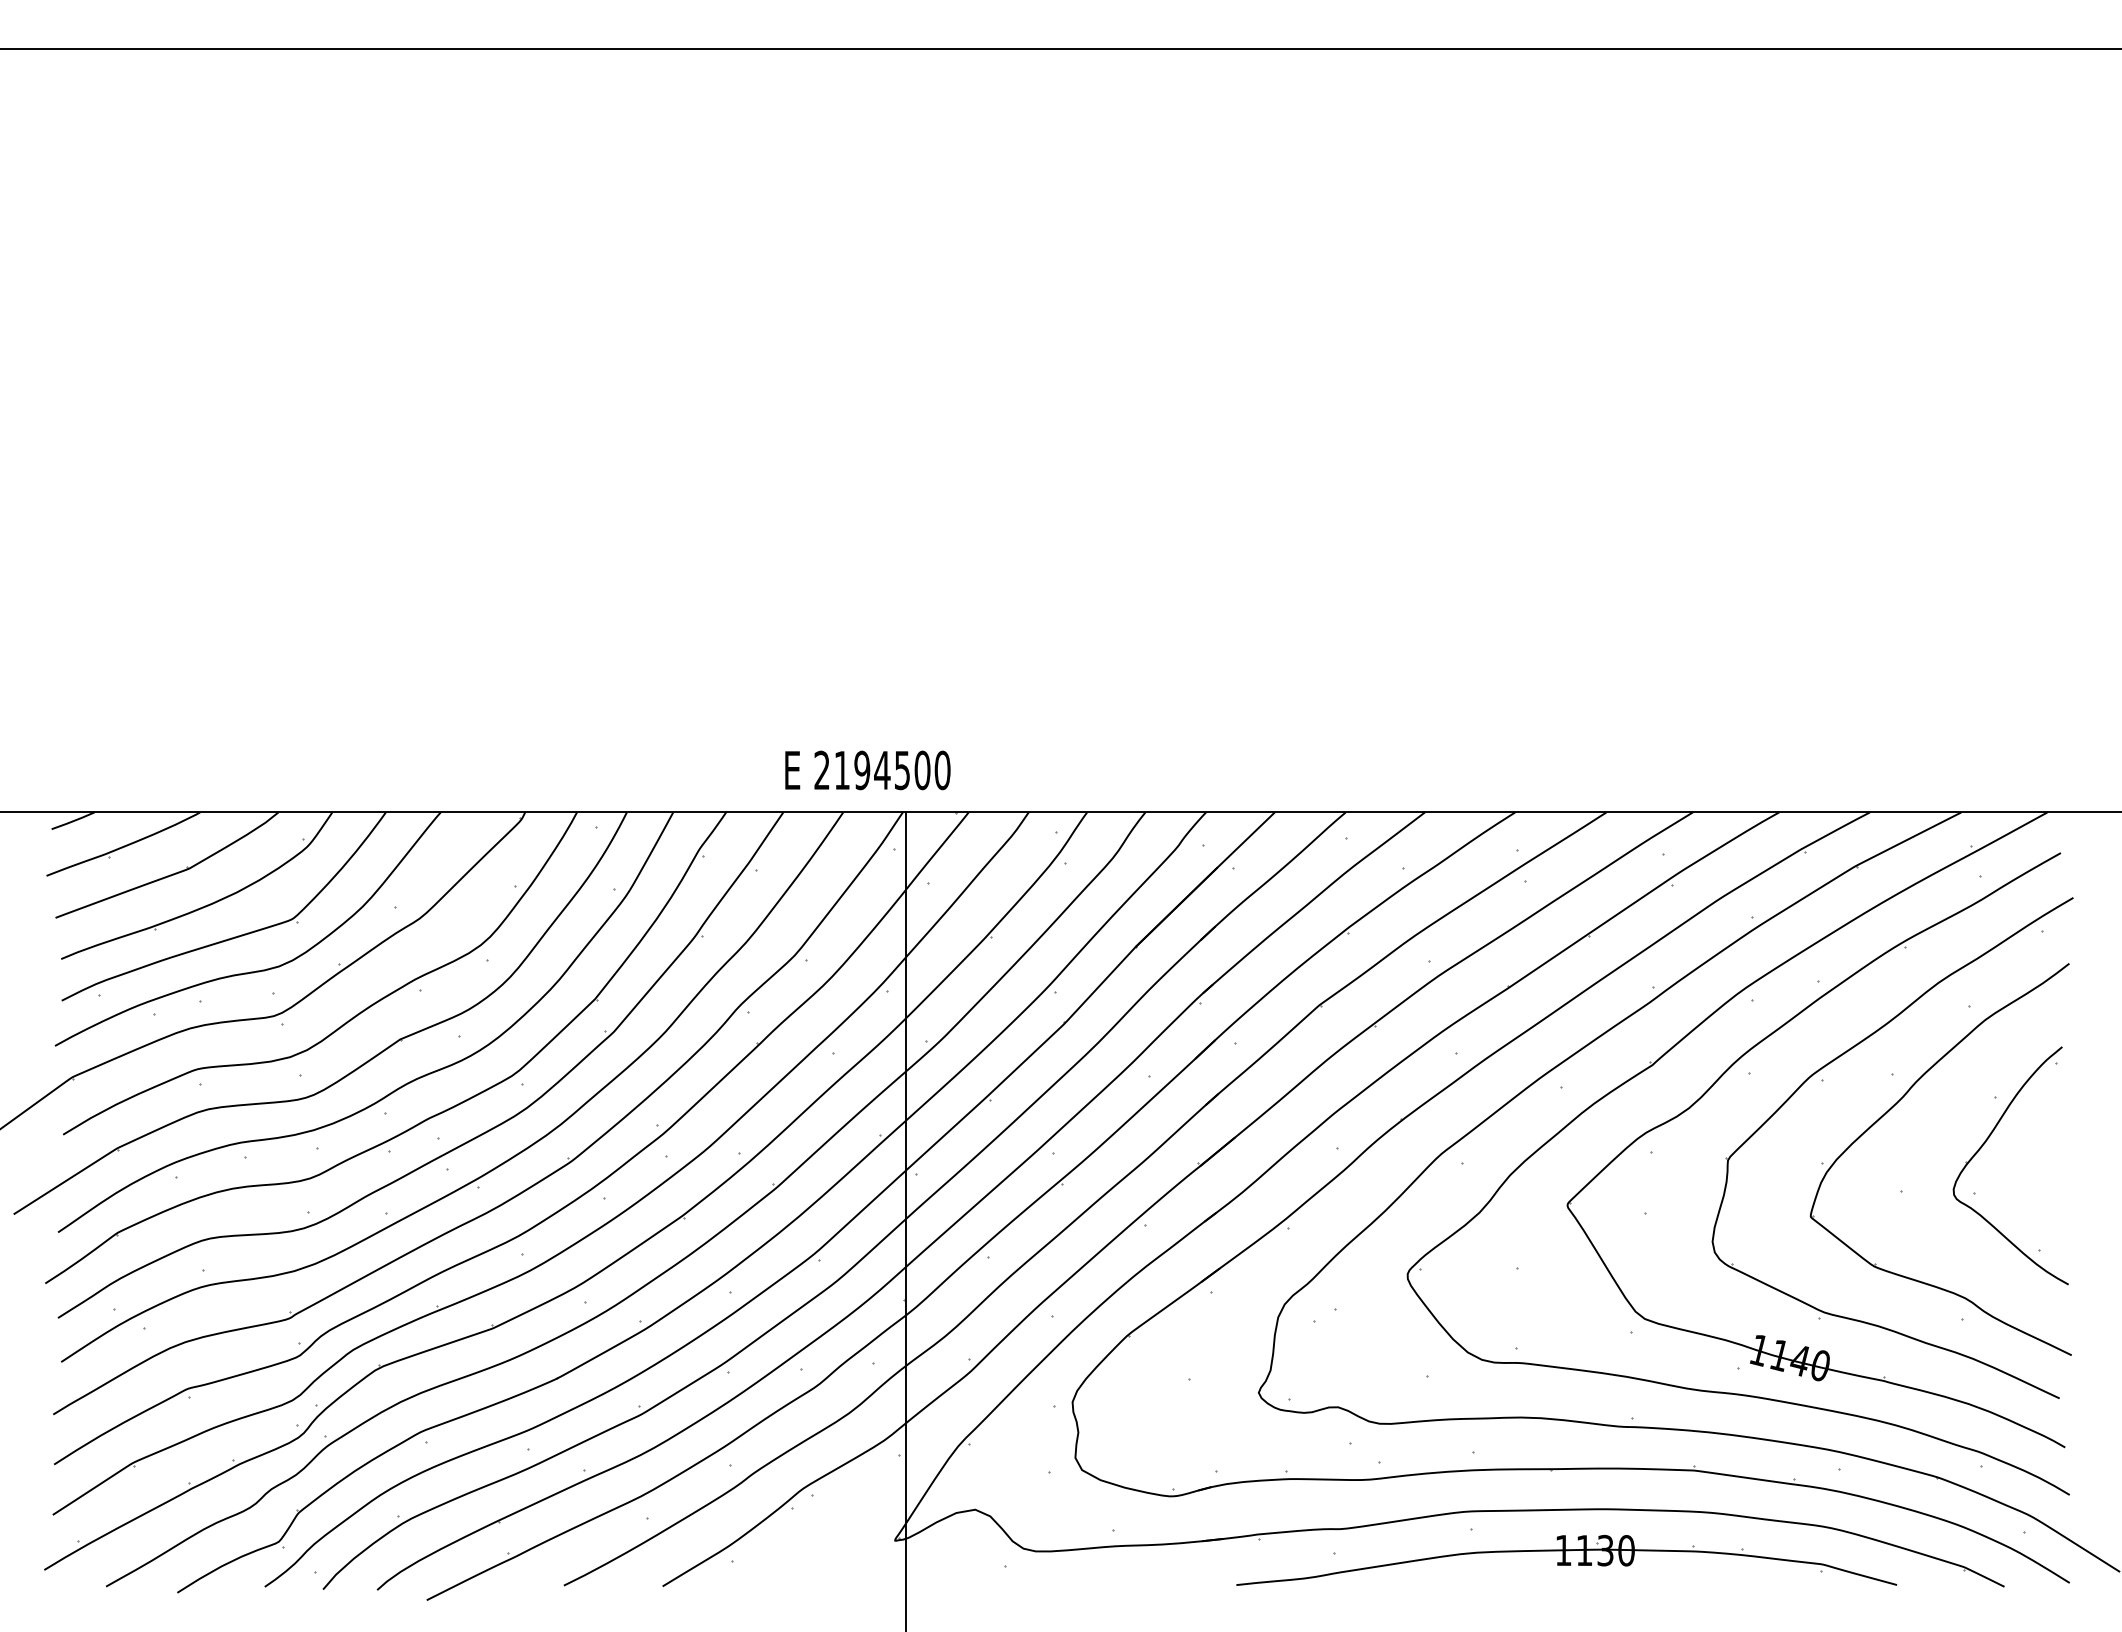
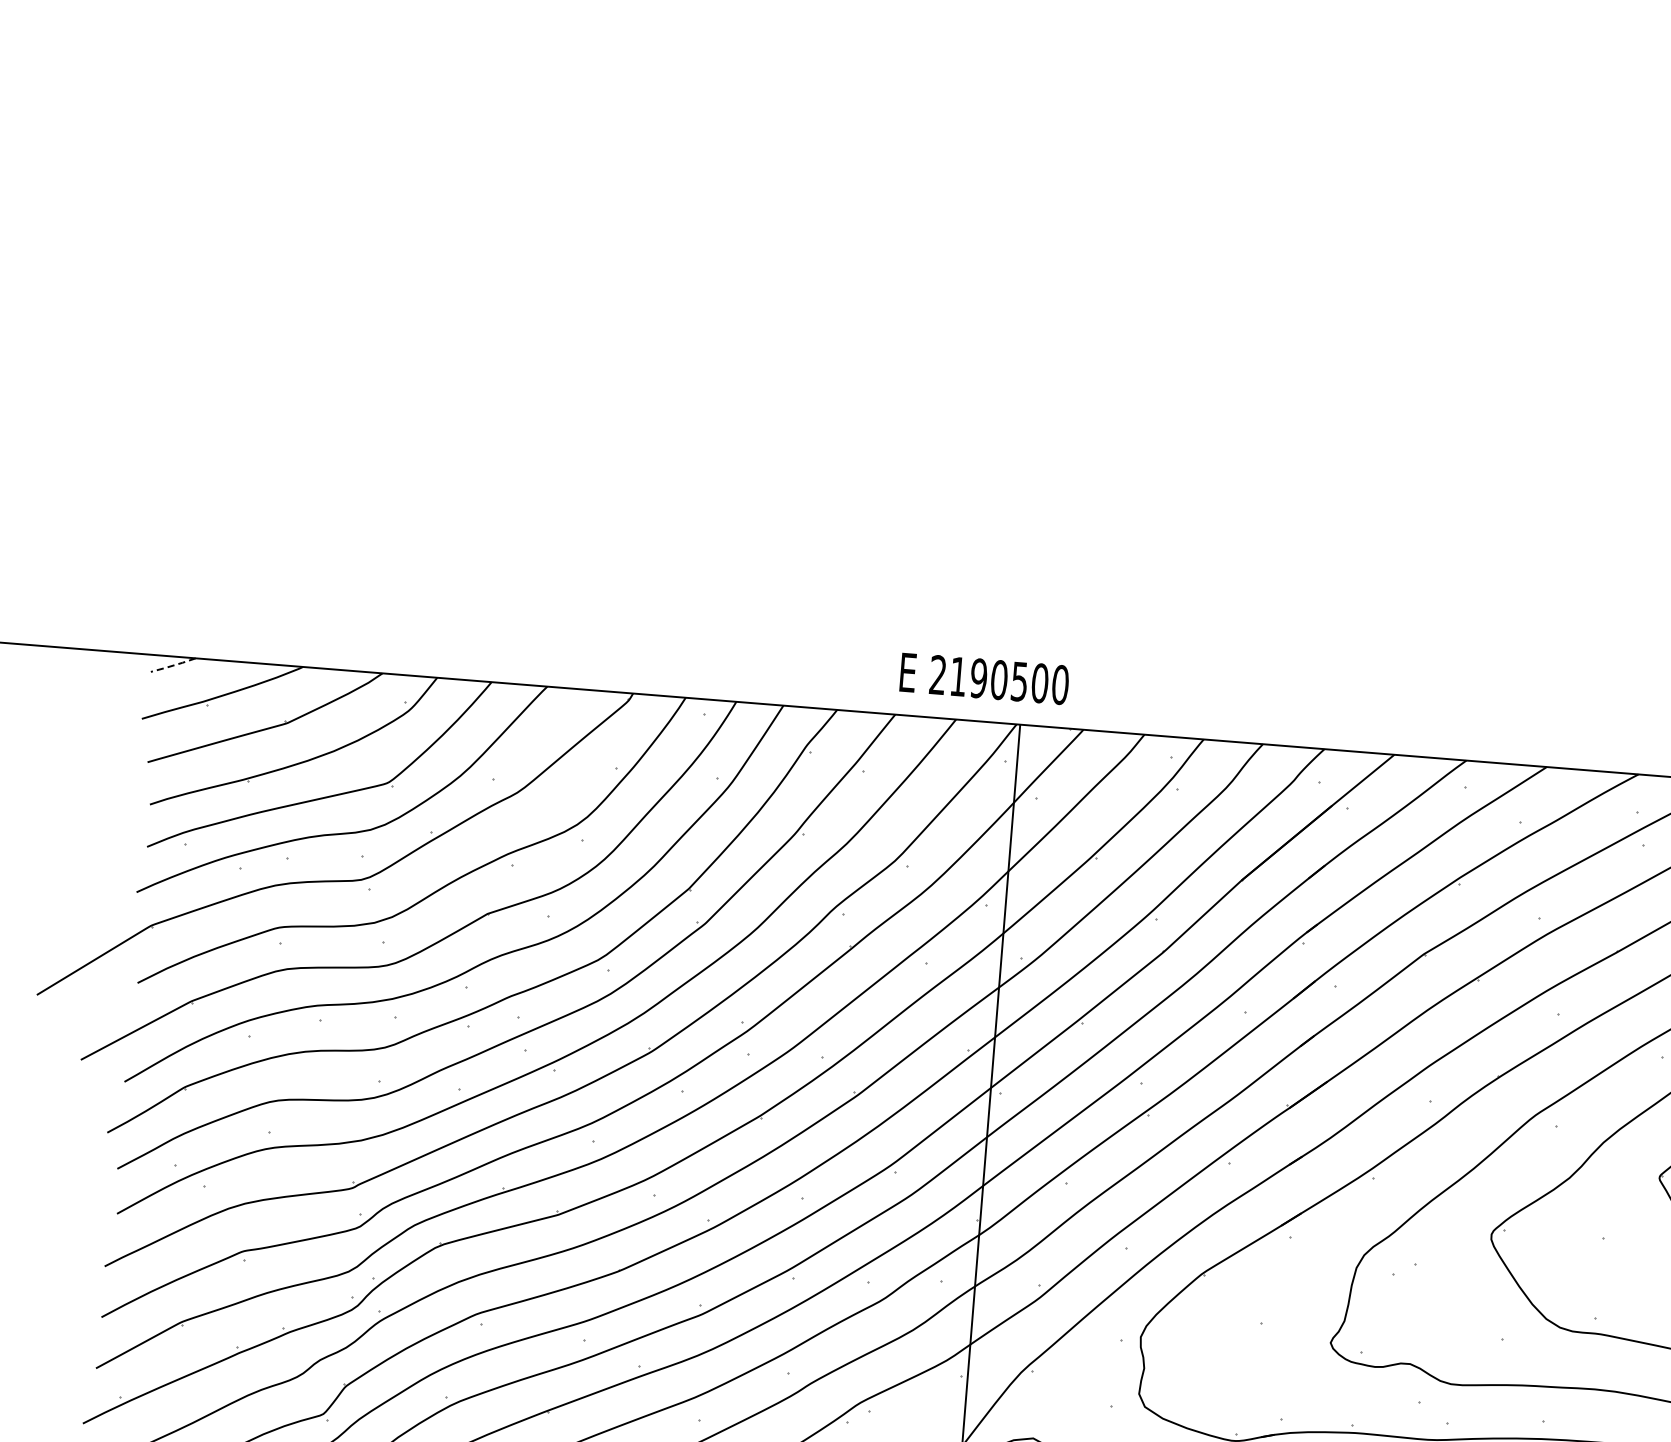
text: (882, 770) -> (999, 680), 2194500 -> 2190500
line: (72, 821) -> (172, 665), solid -> dashed

